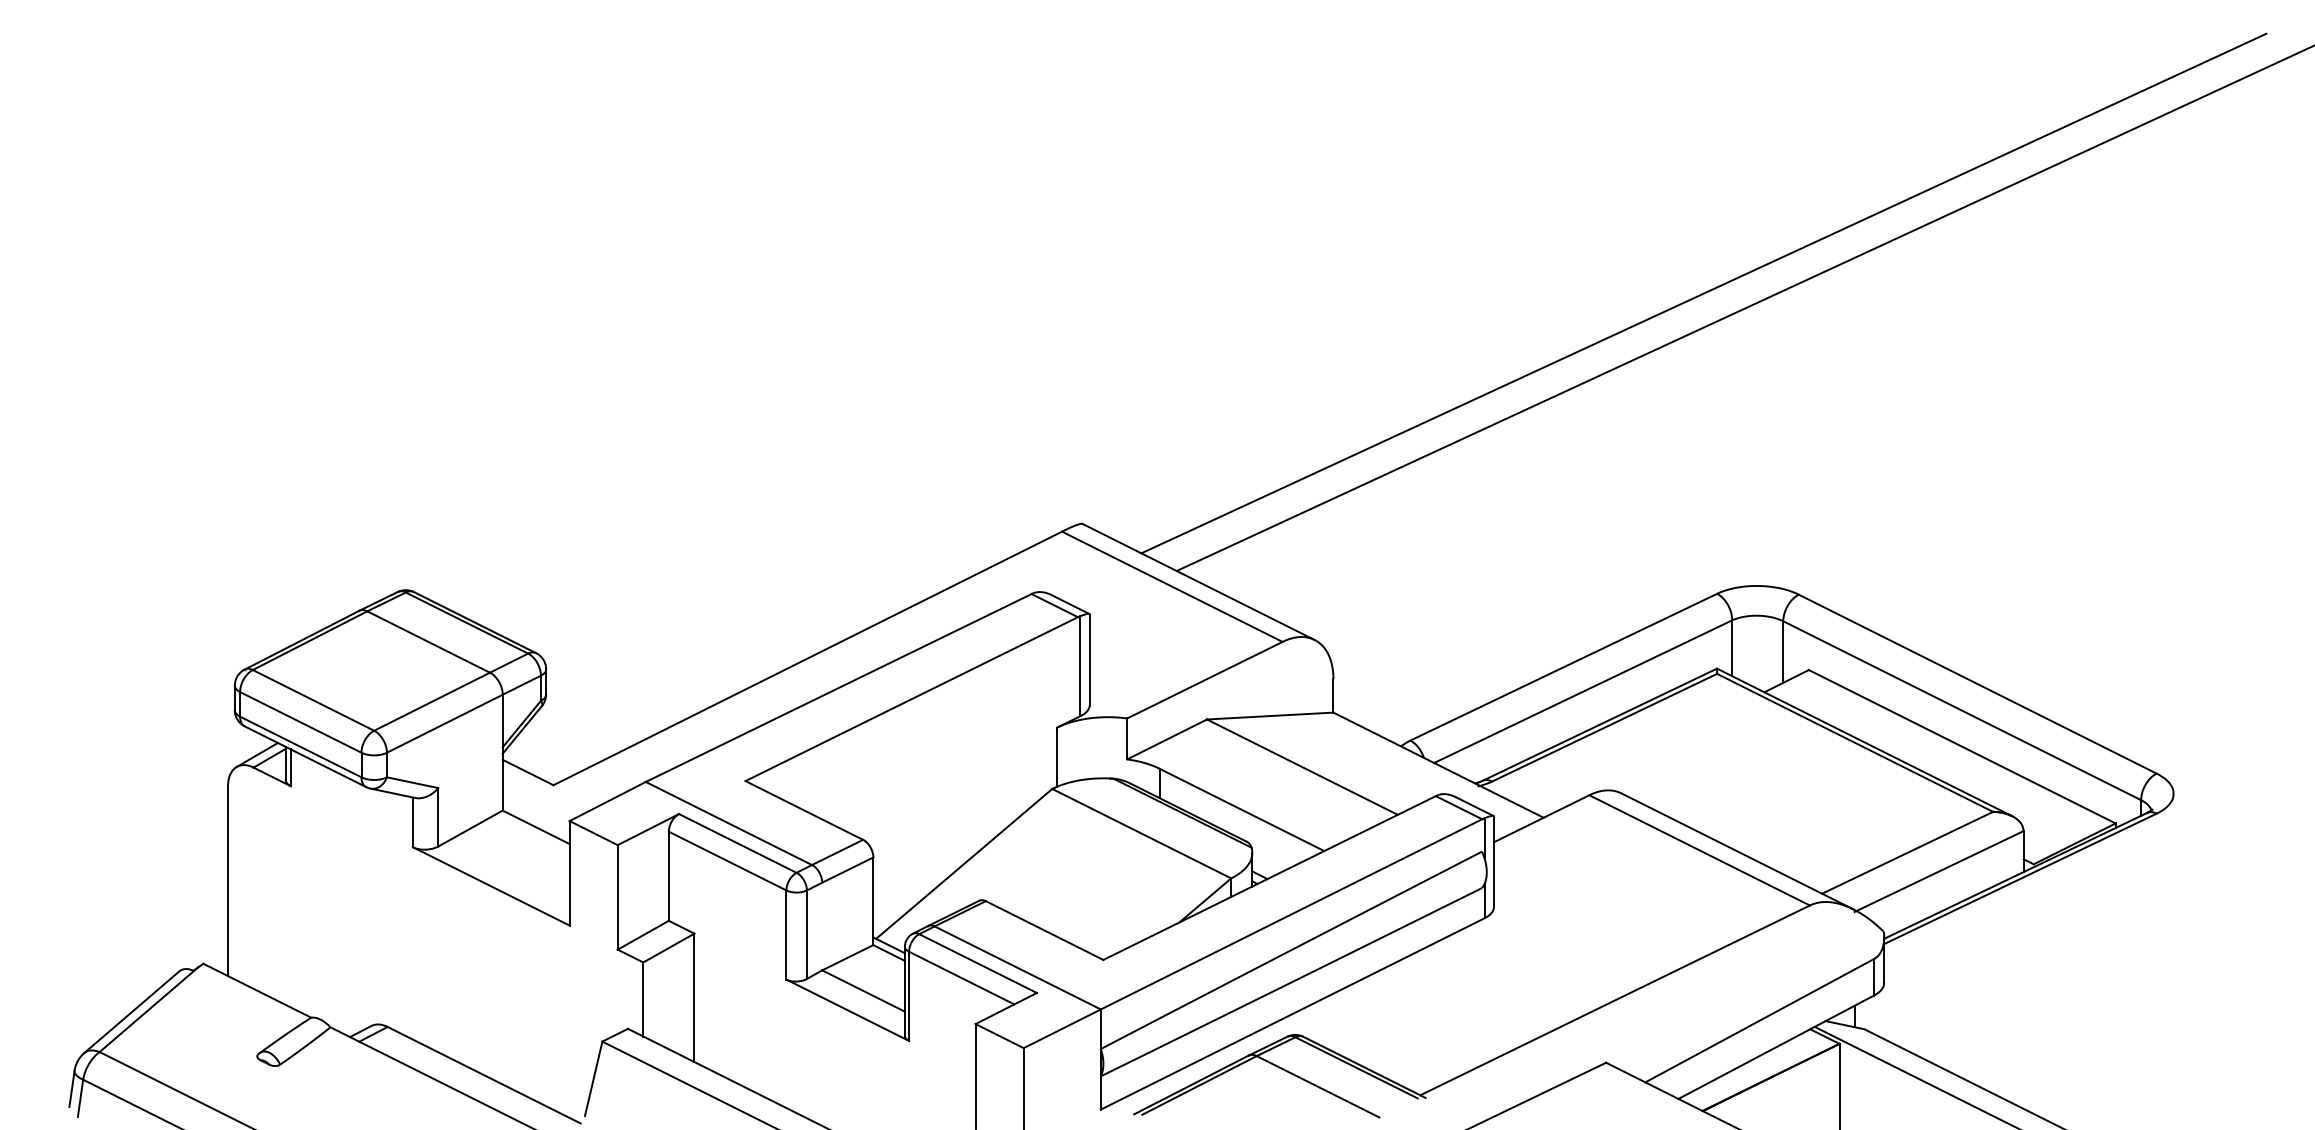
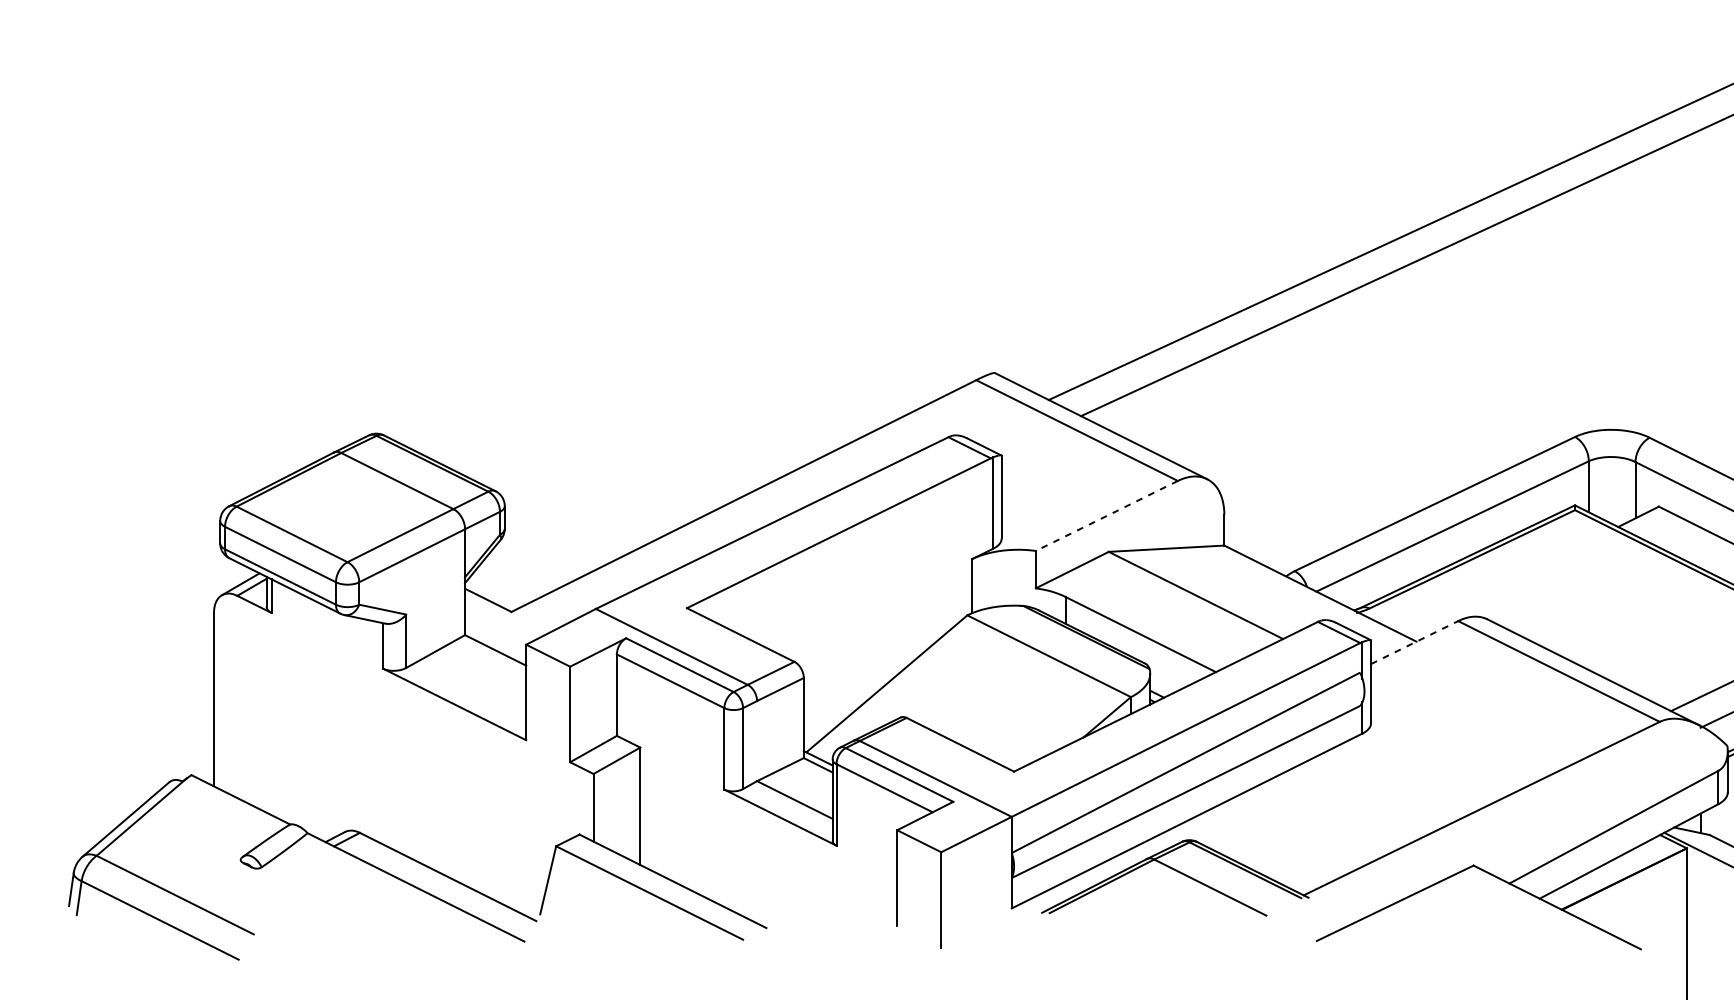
line: (1204, 680) -> (1106, 516), solid -> dashed
line: (1542, 818) -> (1415, 642), solid -> dashed

